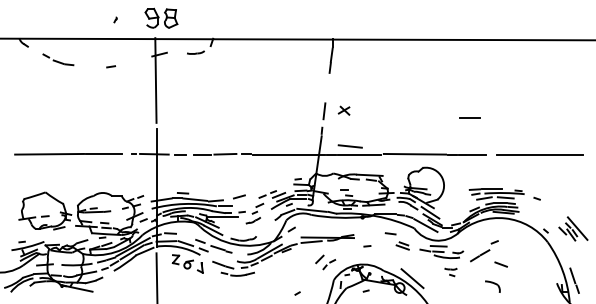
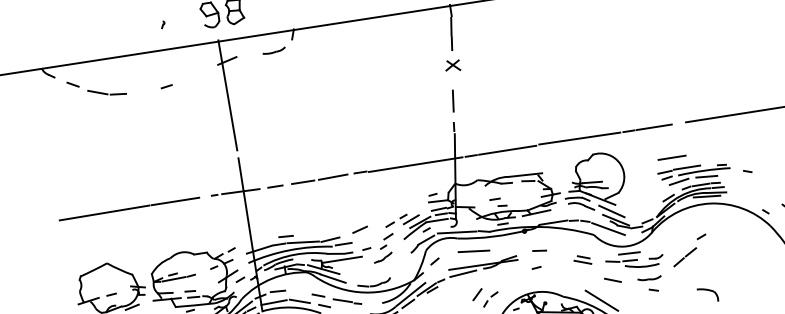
part: (58, 59) -> (96, 87), size x1.43
part: (343, 110) -> (451, 65), moved
line: (469, 117) -> (671, 157), moved
line: (349, 146) -> (472, 251), moved
line: (390, 233) -> (539, 250), moved
line: (500, 264) -> (612, 280), moved
part: (450, 272) -> (650, 285), size x1.43

